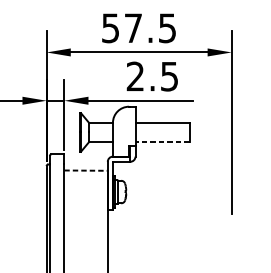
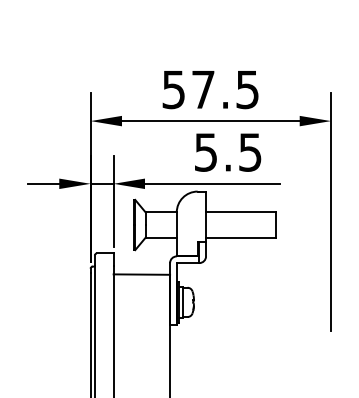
text: (135, 76) -> (205, 152), 2.5 -> 5.5
line: (162, 142) -> (240, 237), dashed -> solid
line: (86, 170) -> (142, 274), dashed -> solid

